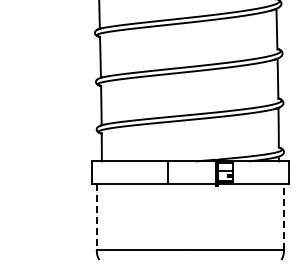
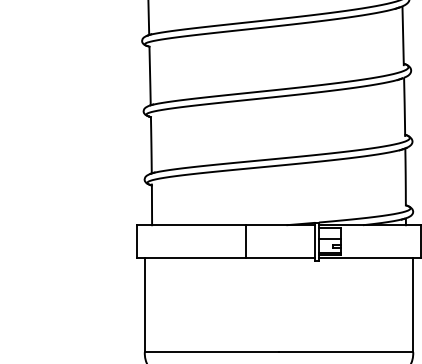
line: (96, 217) -> (144, 305), dashed -> solid
line: (283, 217) -> (412, 305), dashed -> solid

